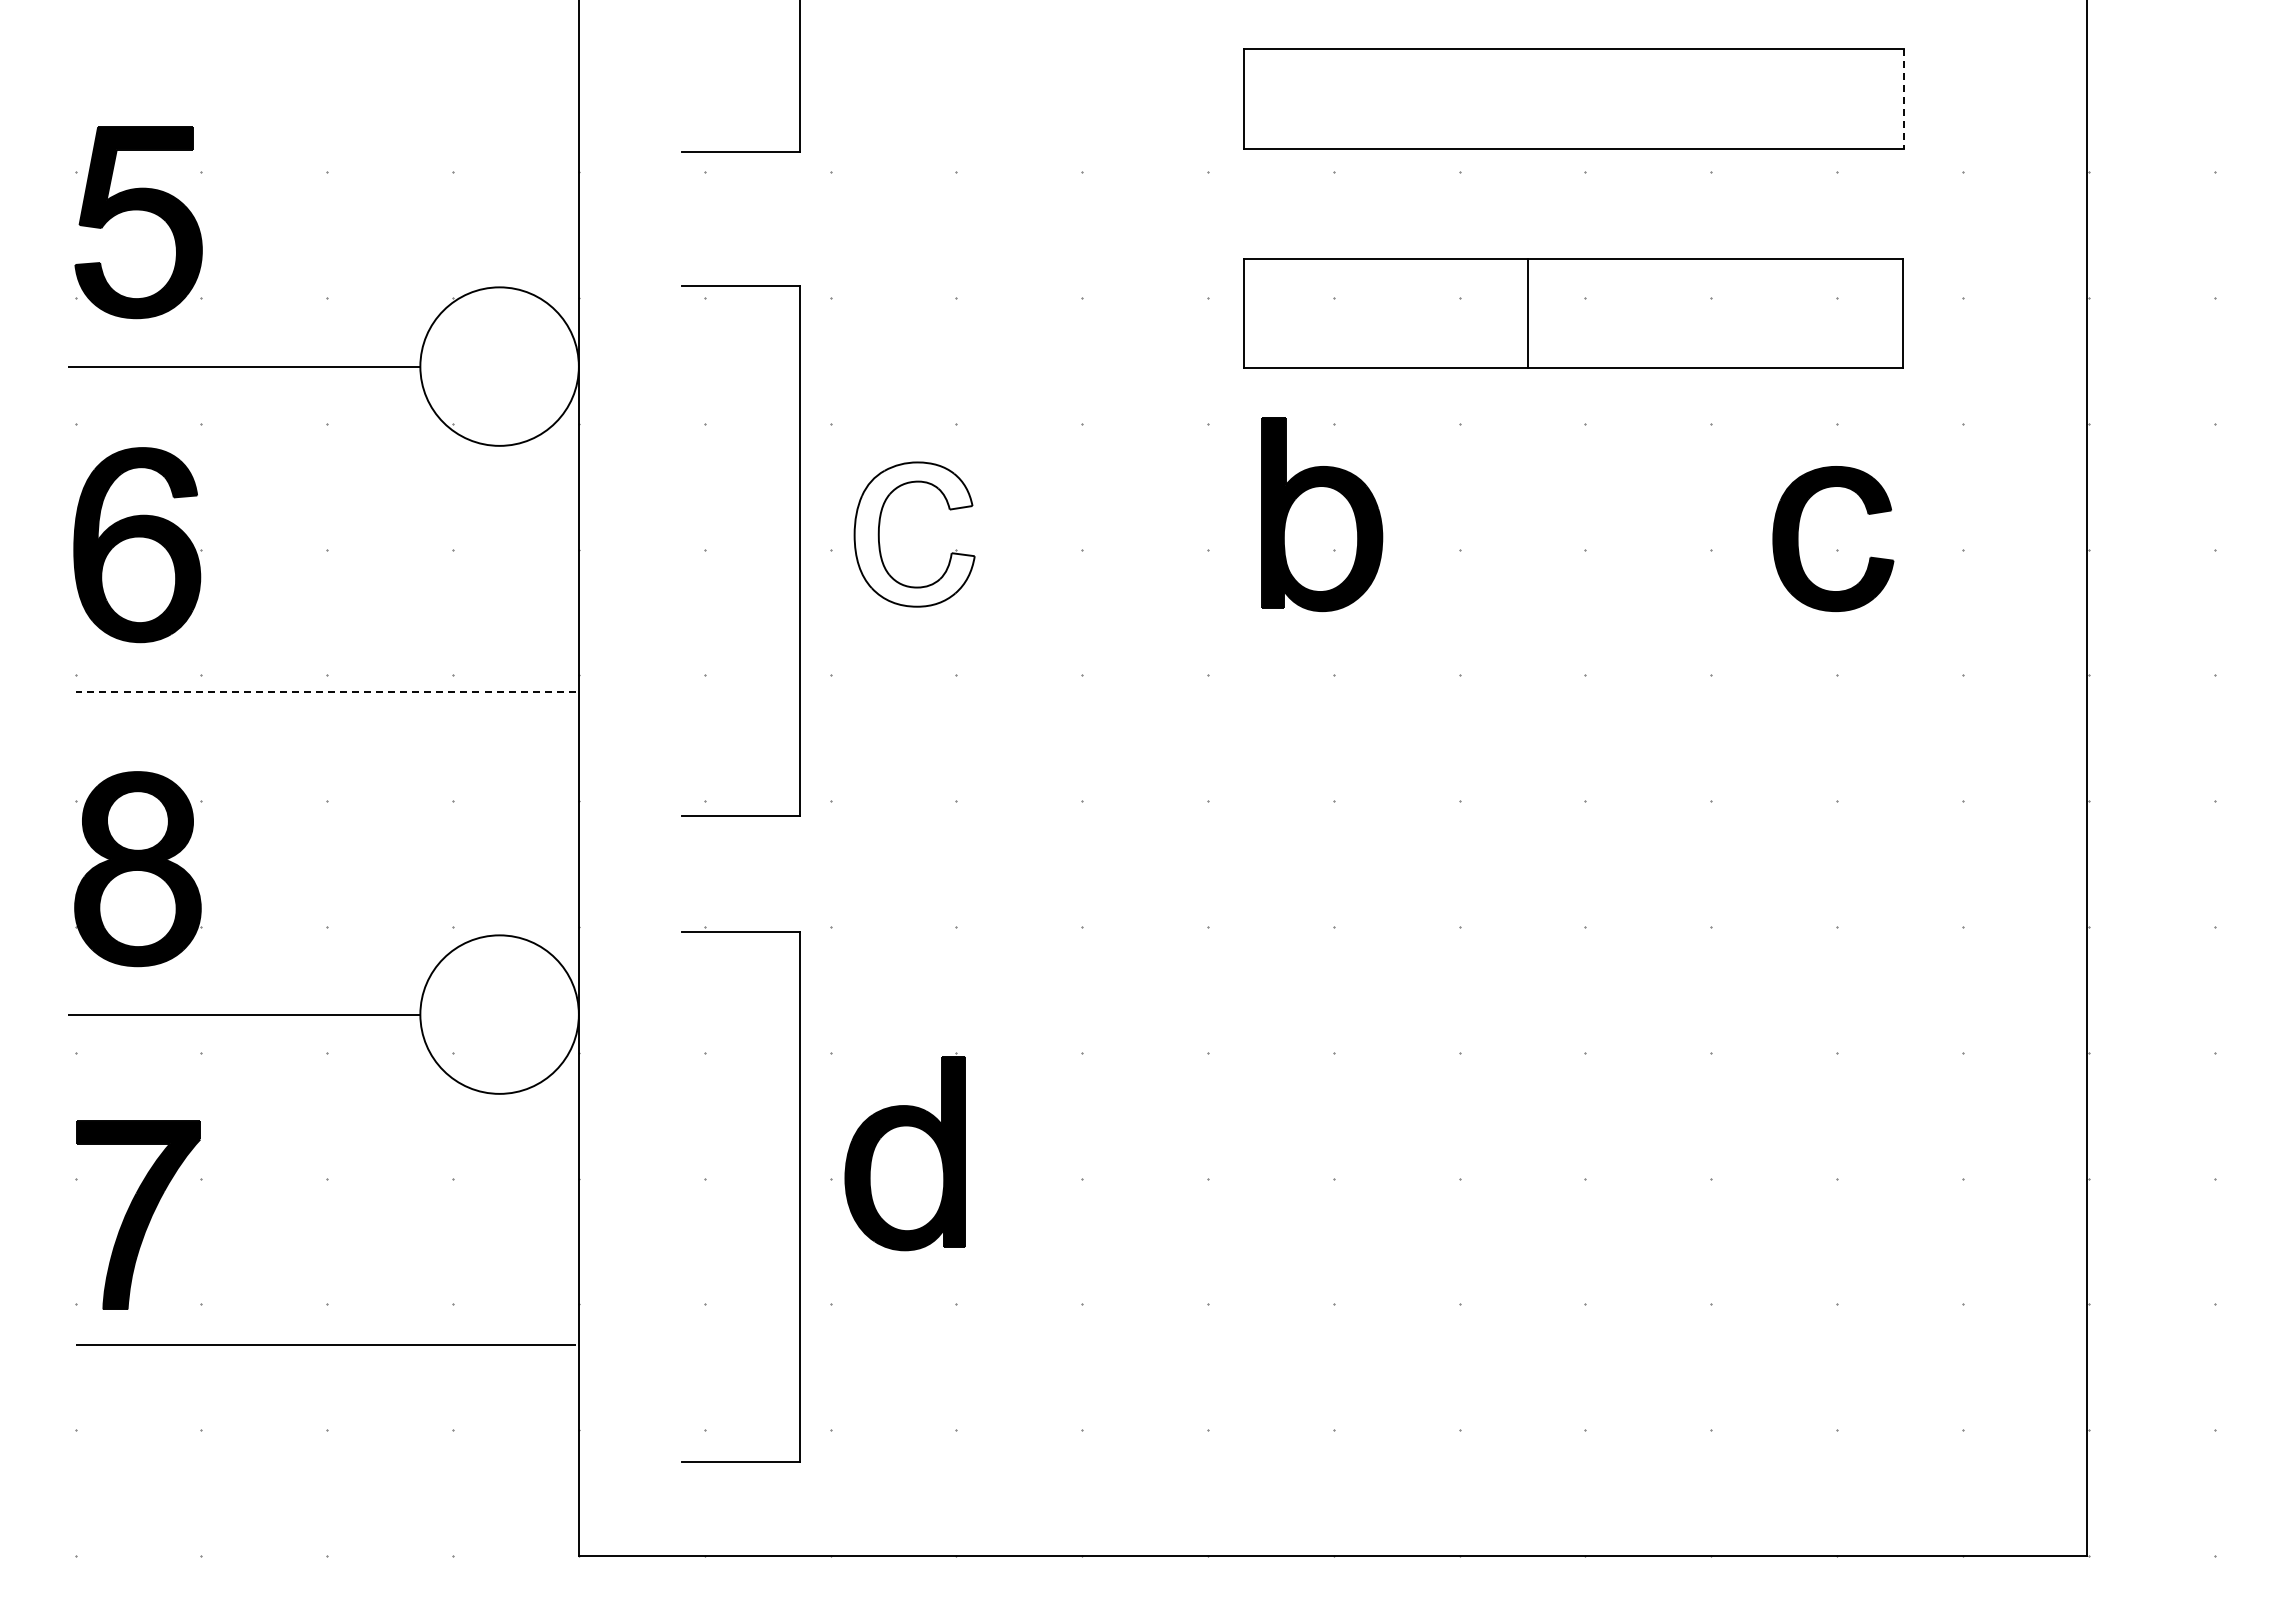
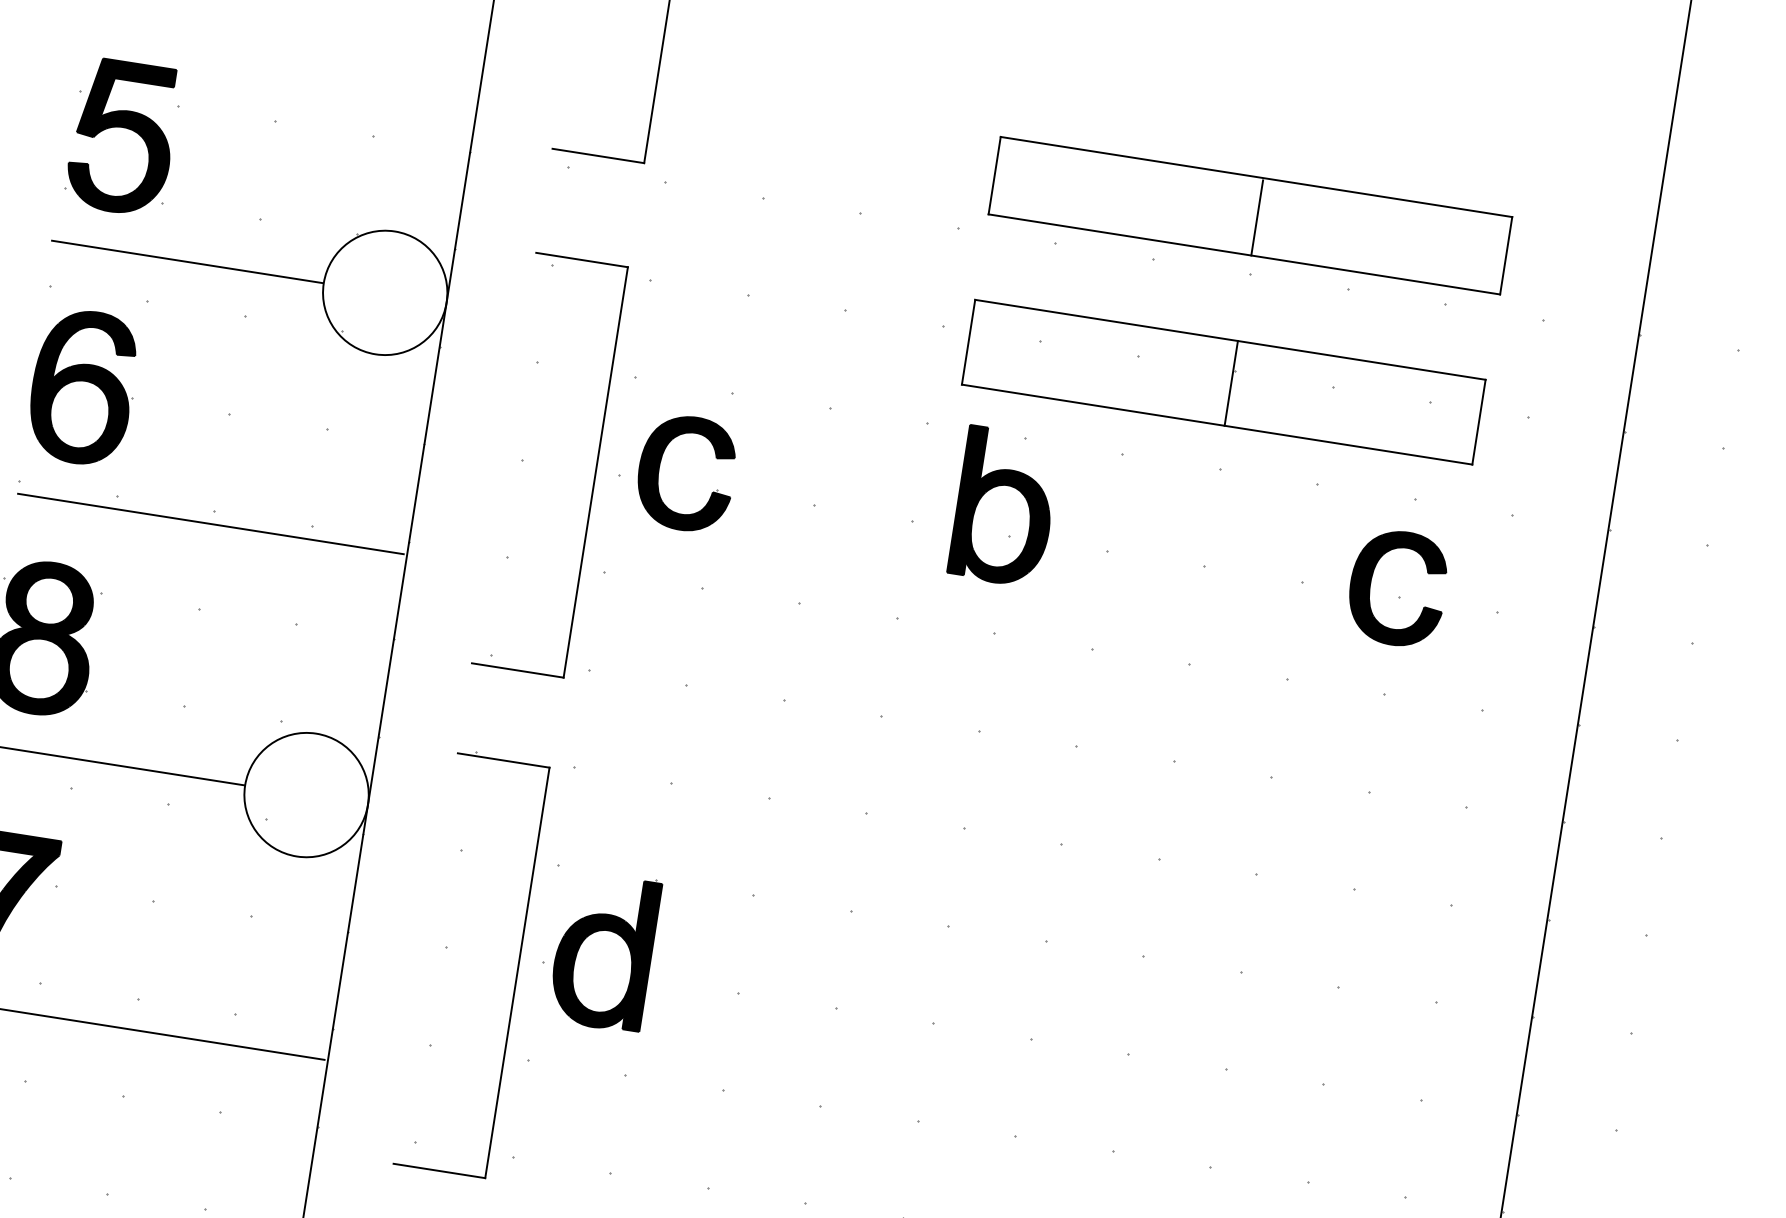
line: (1904, 98) -> (1506, 255), dashed -> solid
line: (1583, 99) -> (1257, 217), added
line: (1528, 313) -> (1231, 383), moved
fill: (914, 534) -> (686, 473), added
line: (325, 692) -> (210, 524), dashed -> solid

